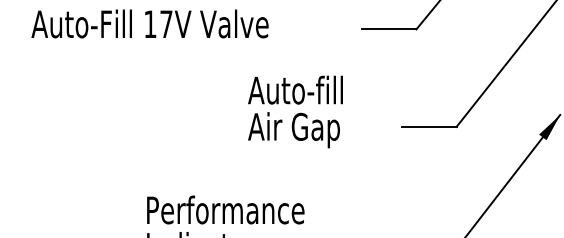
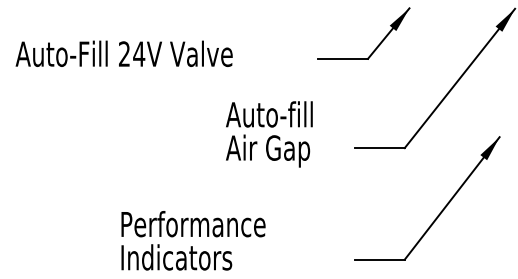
text: (159, 23) -> (132, 53), 17V -> 24V
text: (295, 112) -> (269, 134), moved

